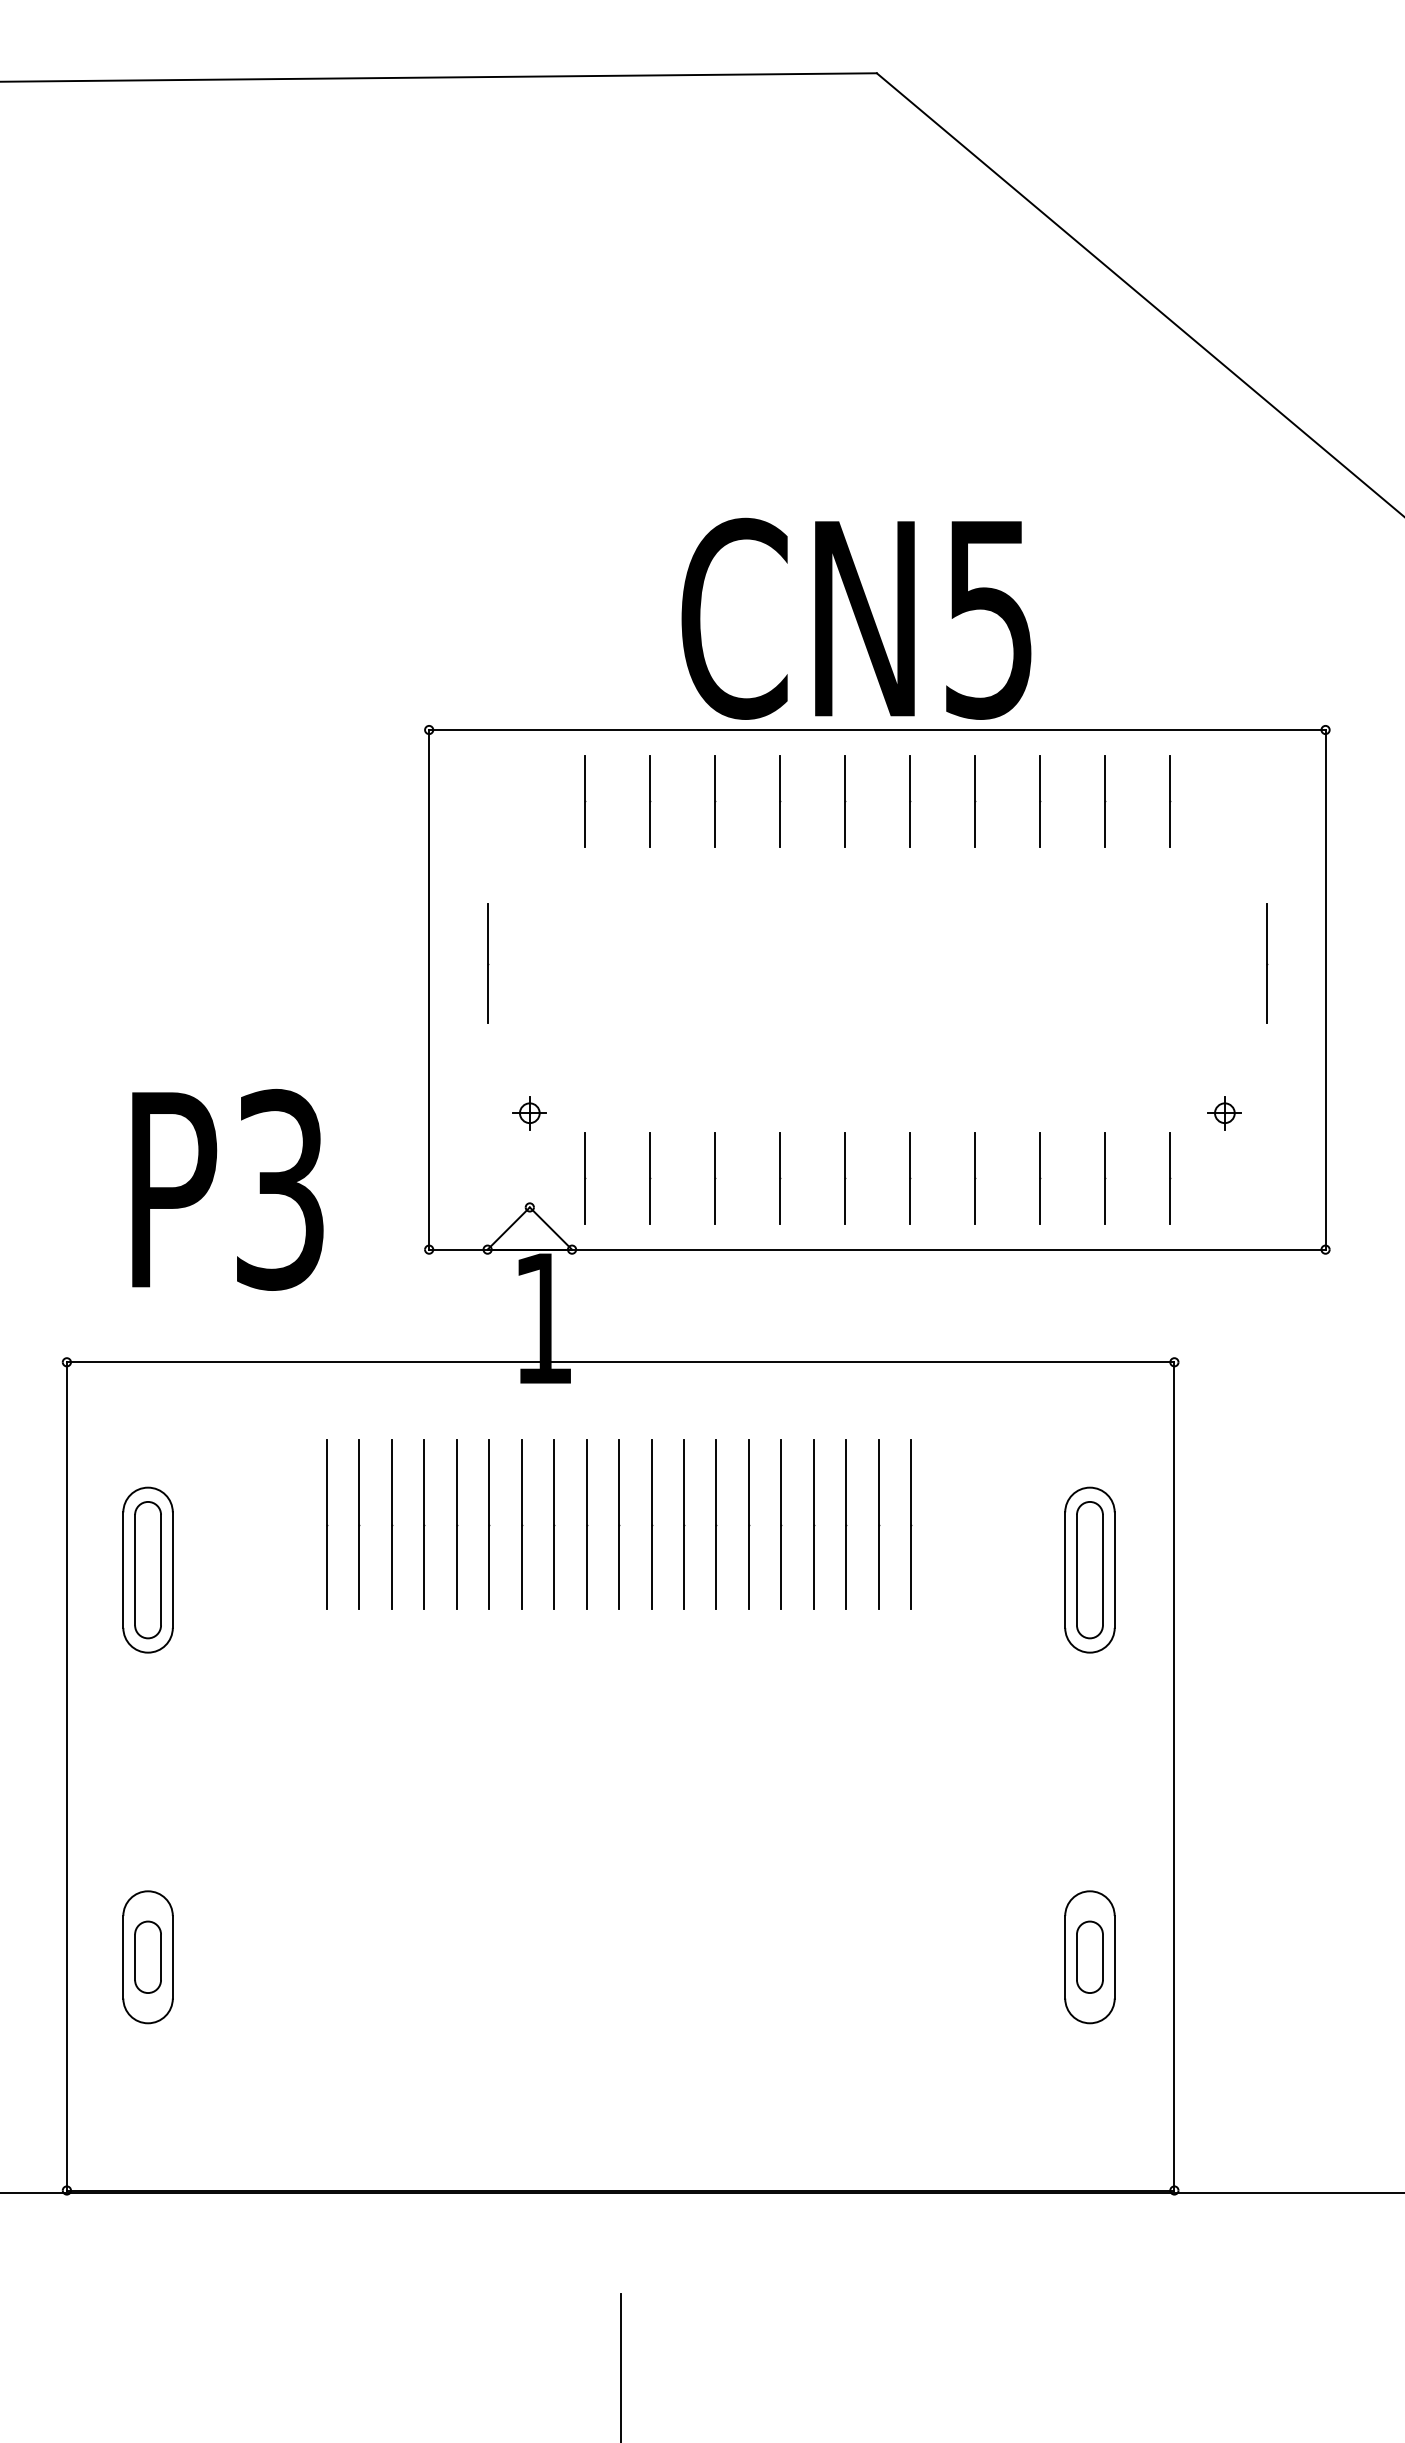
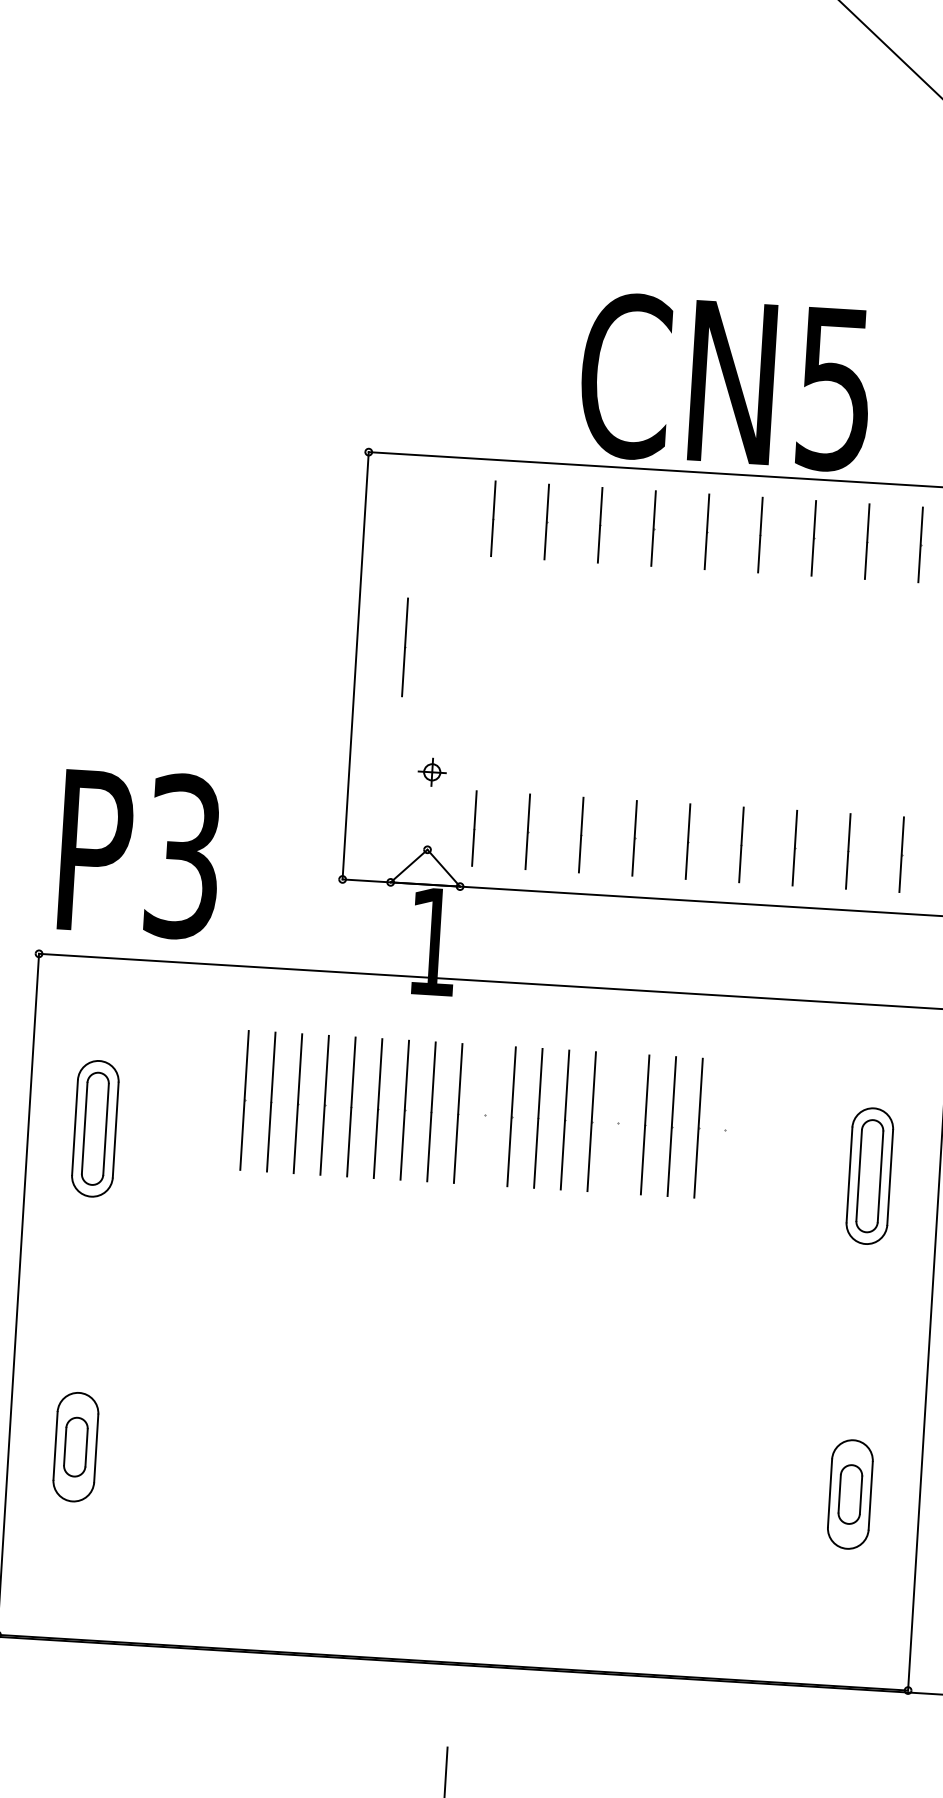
text: (227, 1189) -> (139, 853), moved
line: (619, 1524) -> (485, 1115), removed
line: (781, 1524) -> (618, 1123), removed
line: (911, 1524) -> (725, 1129), removed

